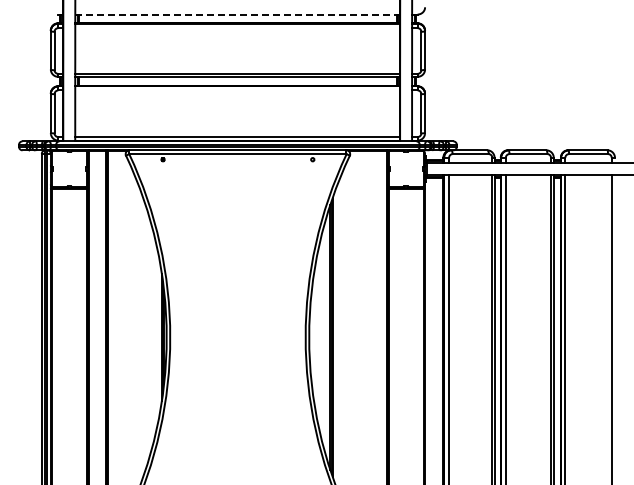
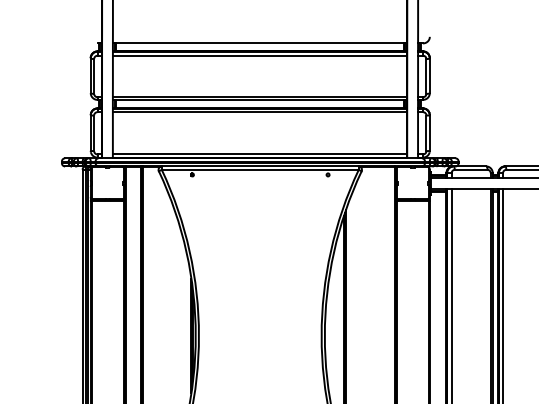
line: (238, 14) -> (260, 43), dashed -> solid
line: (237, 28) -> (259, 56), added
line: (237, 90) -> (259, 112), added

